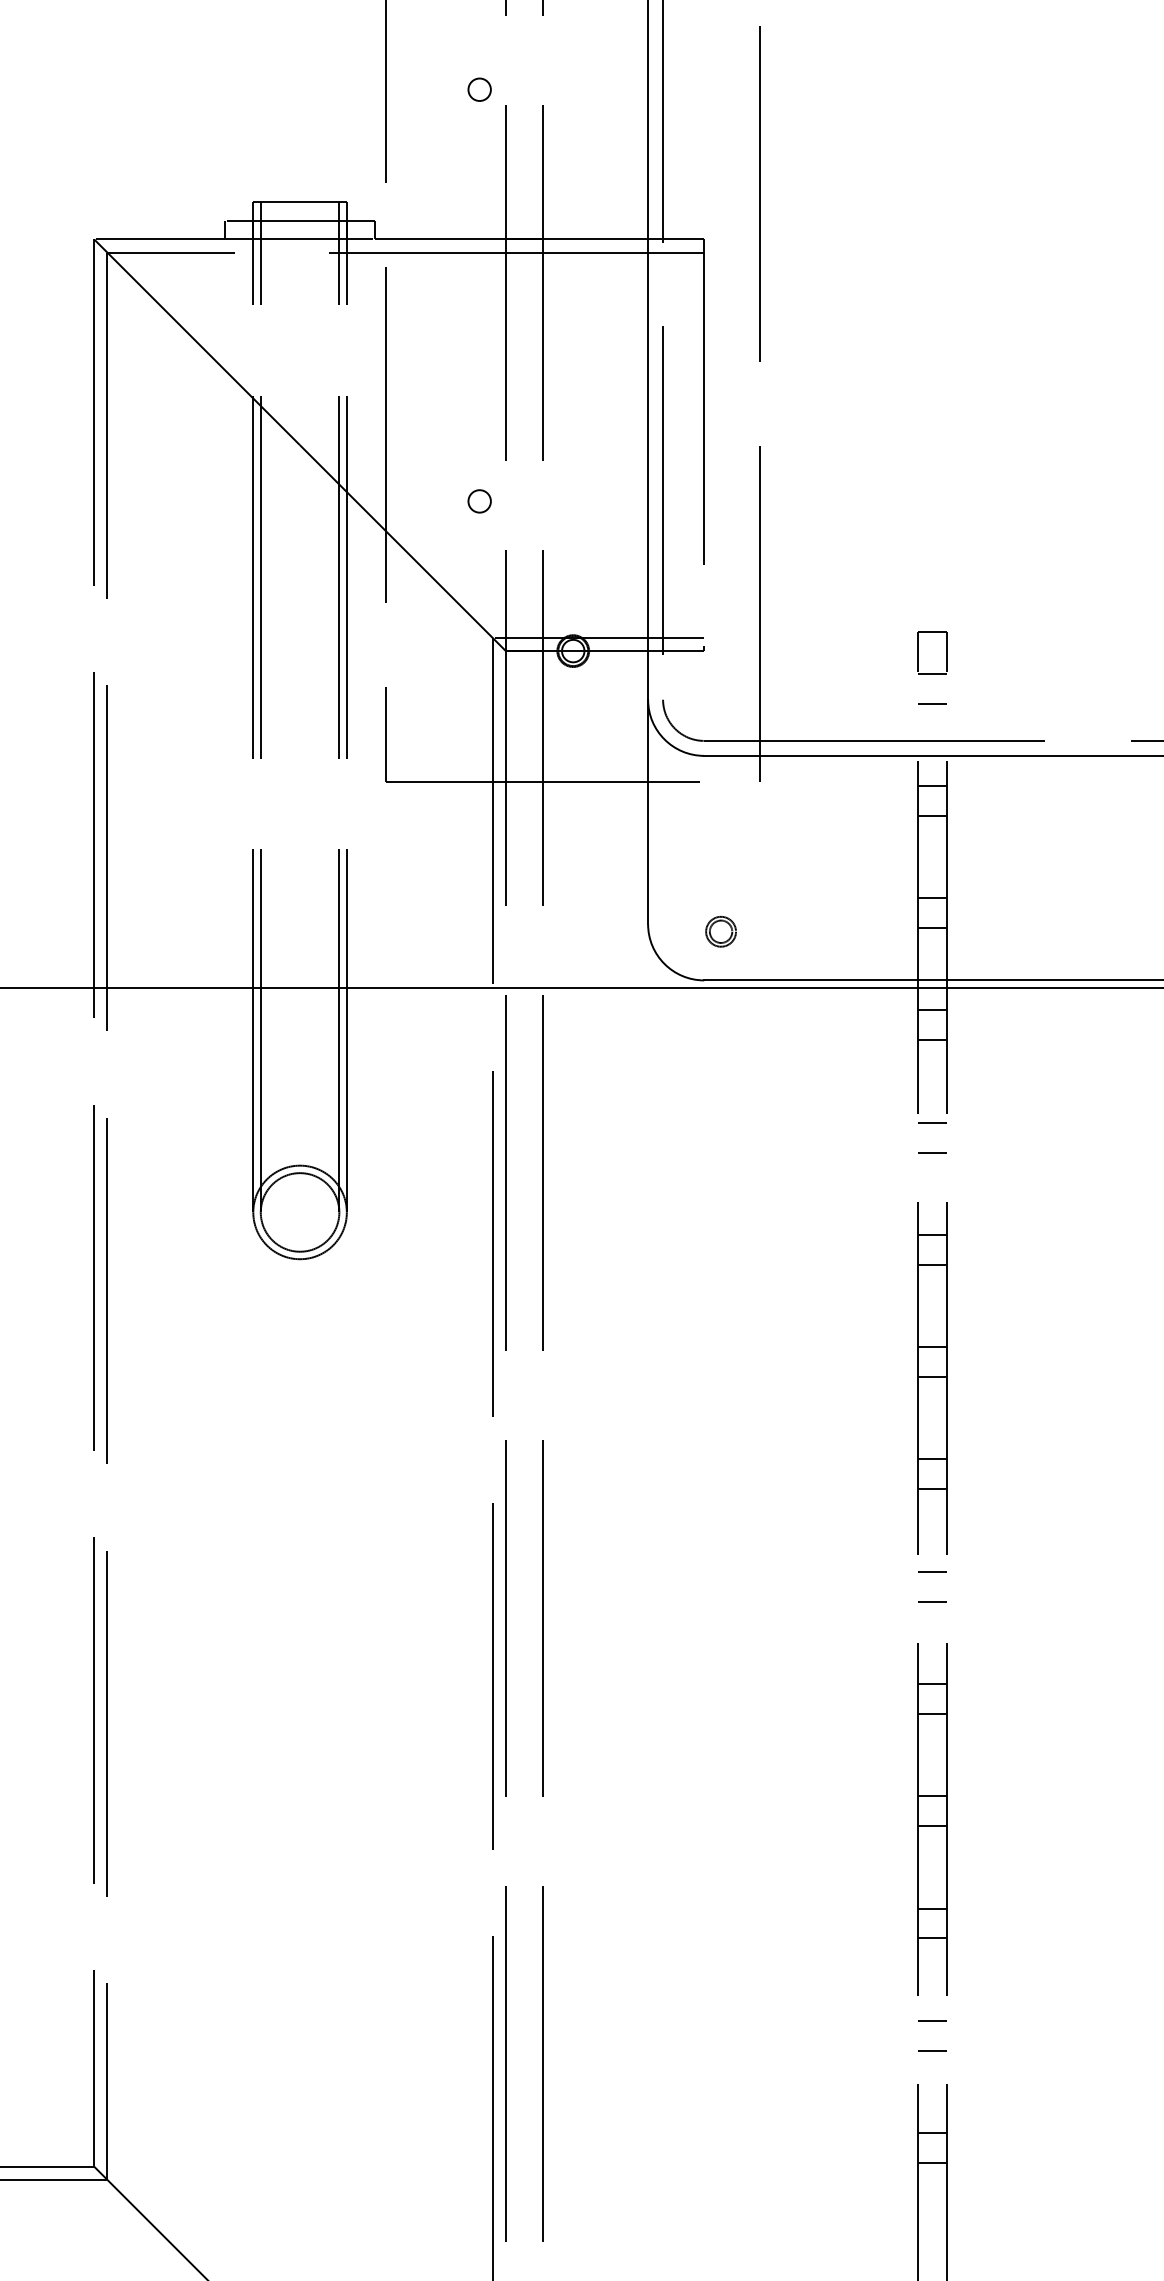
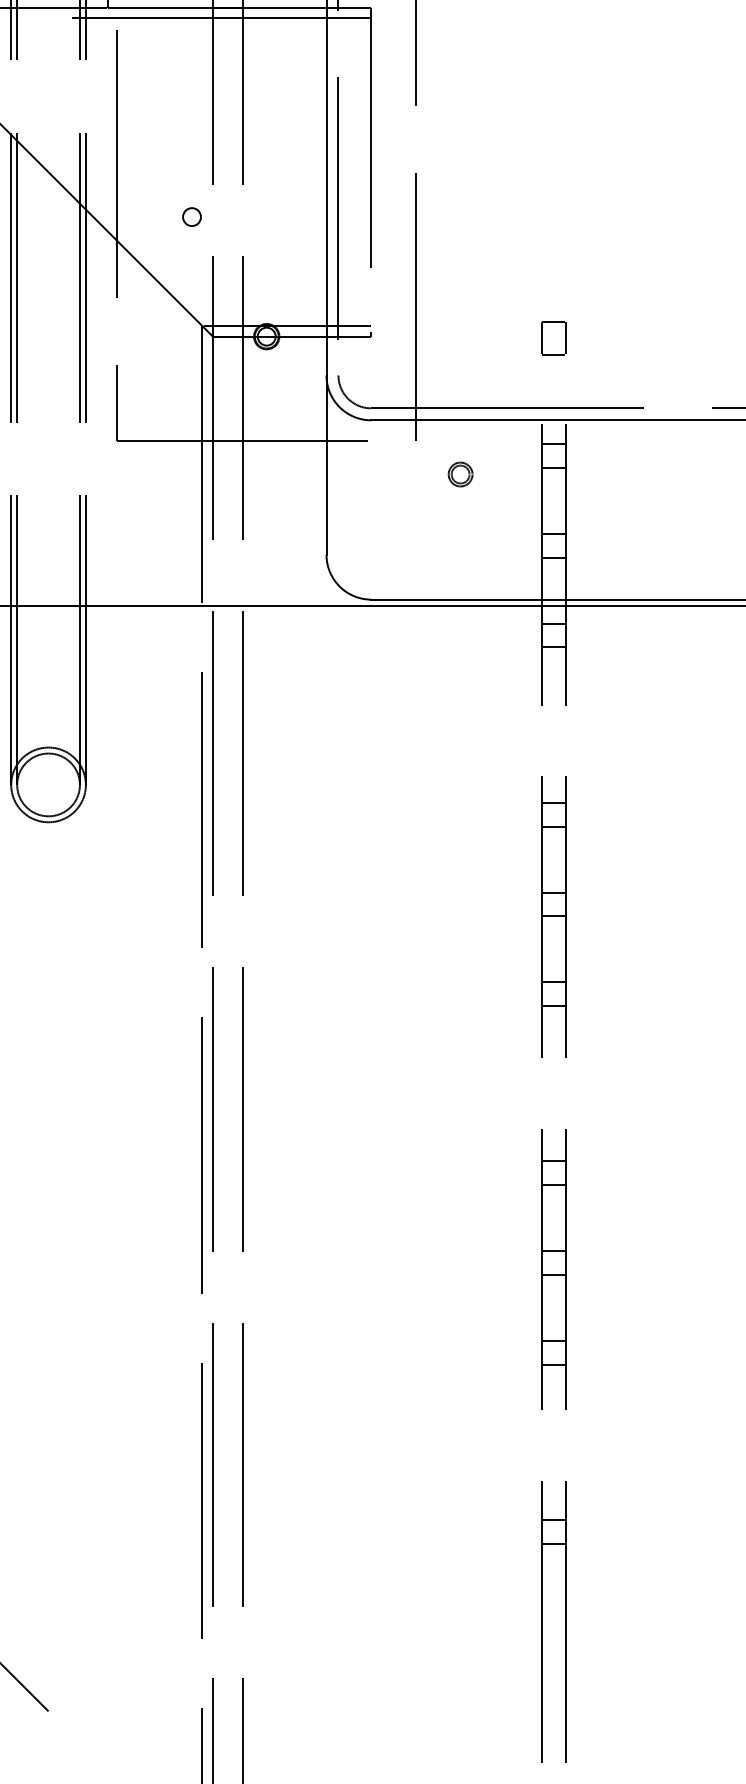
line: (932, 703) -> (553, 378), removed
part: (720, 931) -> (460, 474), moved
line: (932, 1122) -> (553, 713), removed
line: (932, 1152) -> (553, 737), removed
line: (932, 1571) -> (553, 1071), removed
line: (932, 1601) -> (553, 1095), removed
line: (932, 2020) -> (553, 1430), removed
line: (932, 2050) -> (553, 1454), removed

